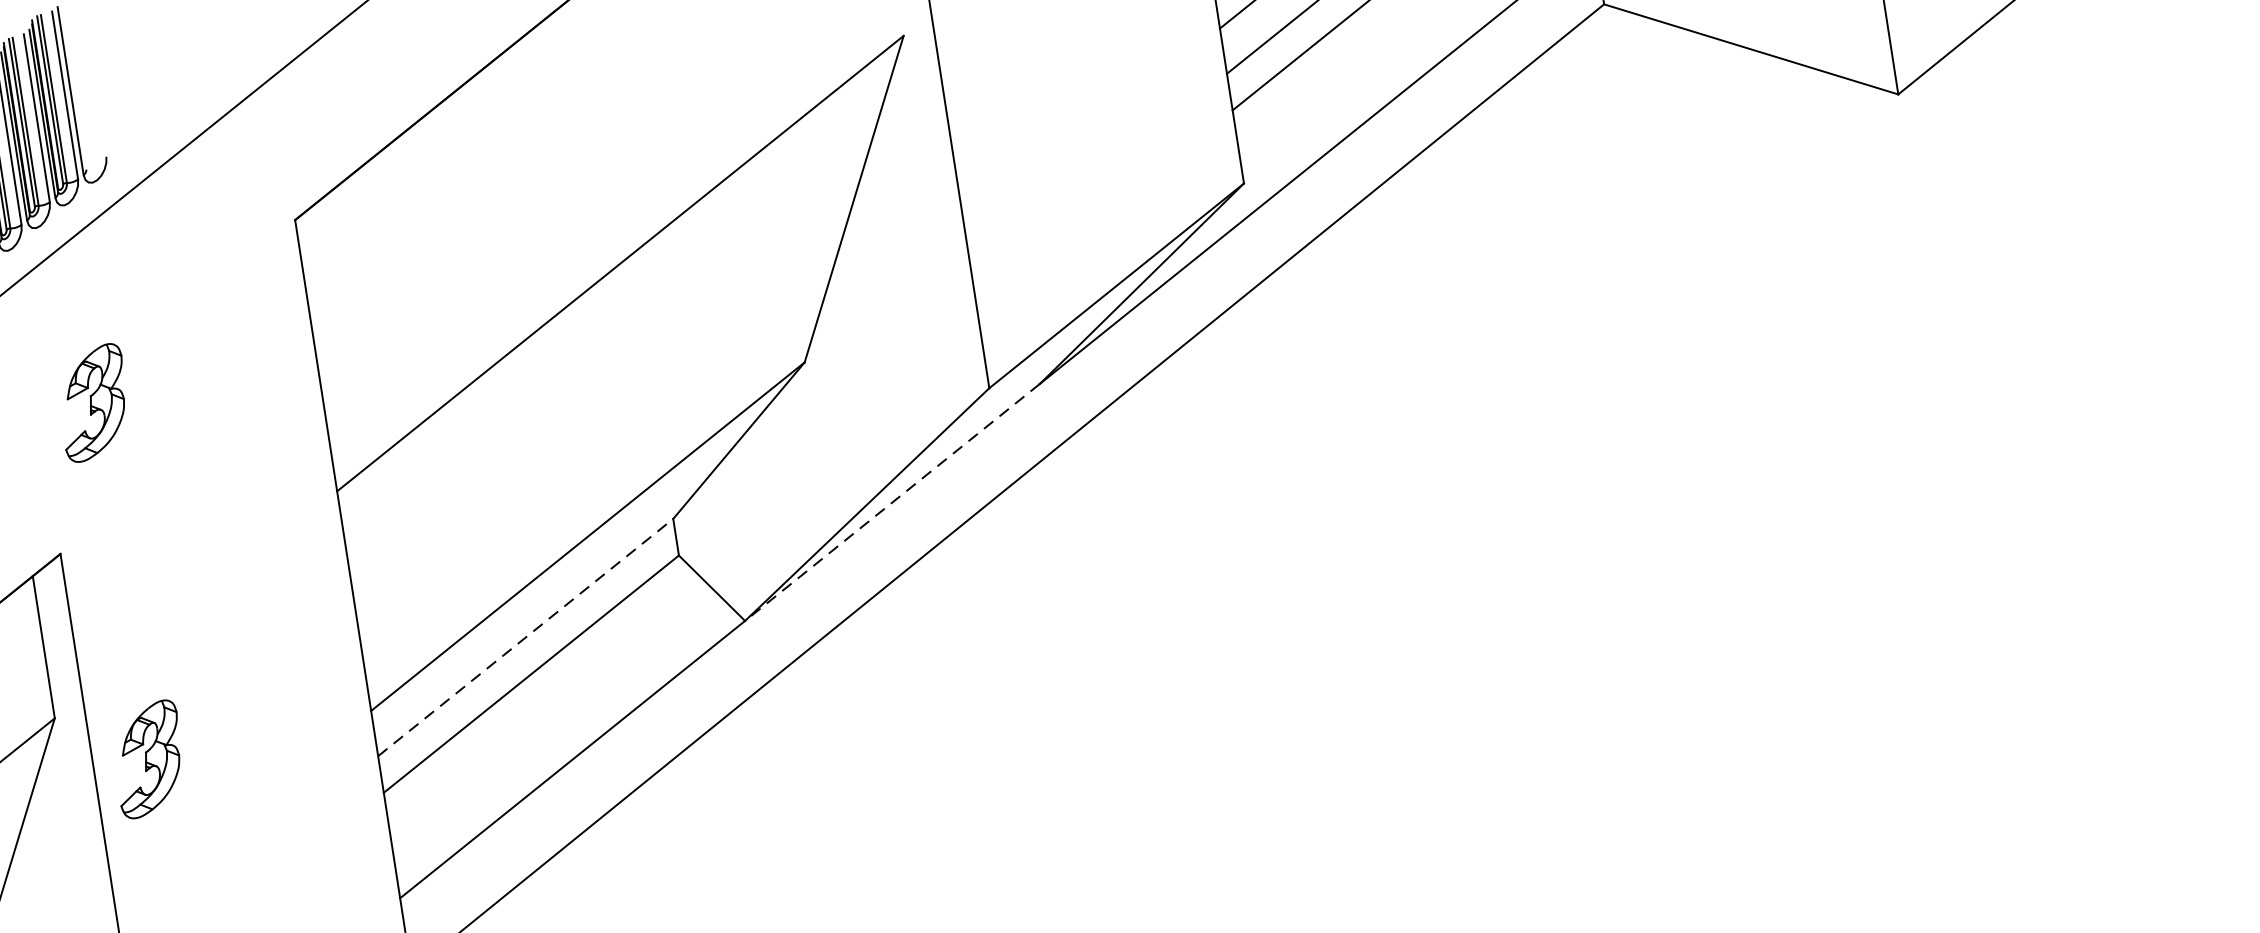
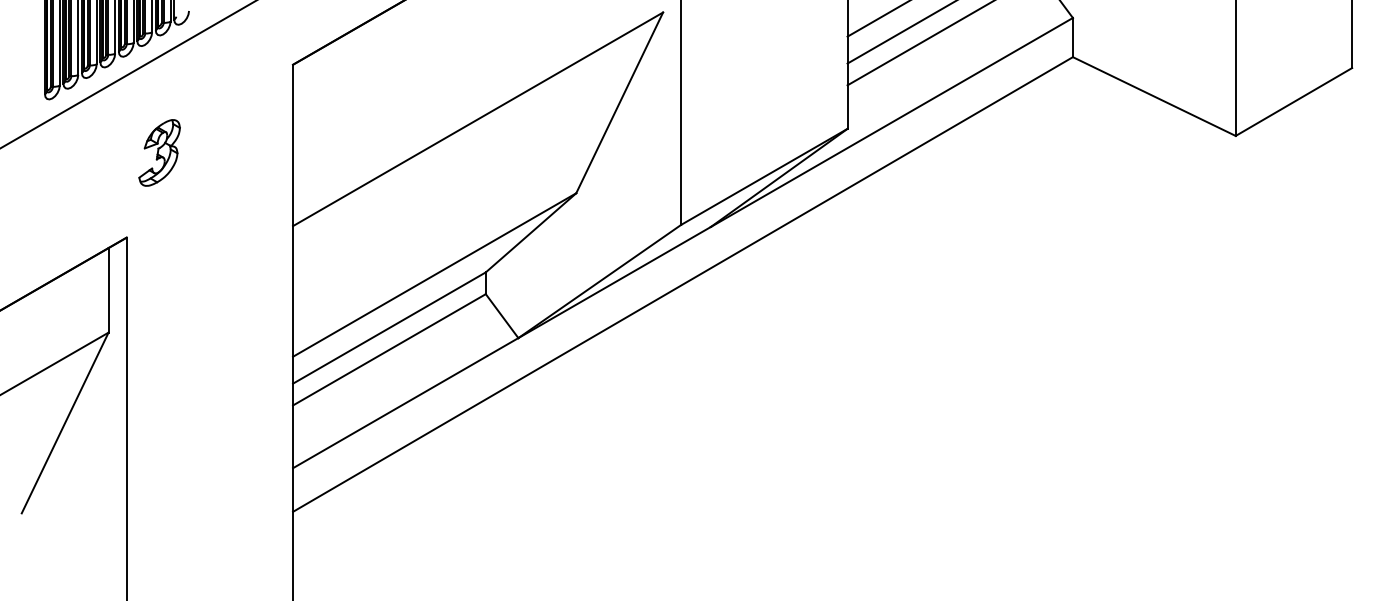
line: (892, 502) -> (614, 282), dashed -> solid
line: (525, 636) -> (389, 327), dashed -> solid
part: (148, 758) -> (159, 364), removed

